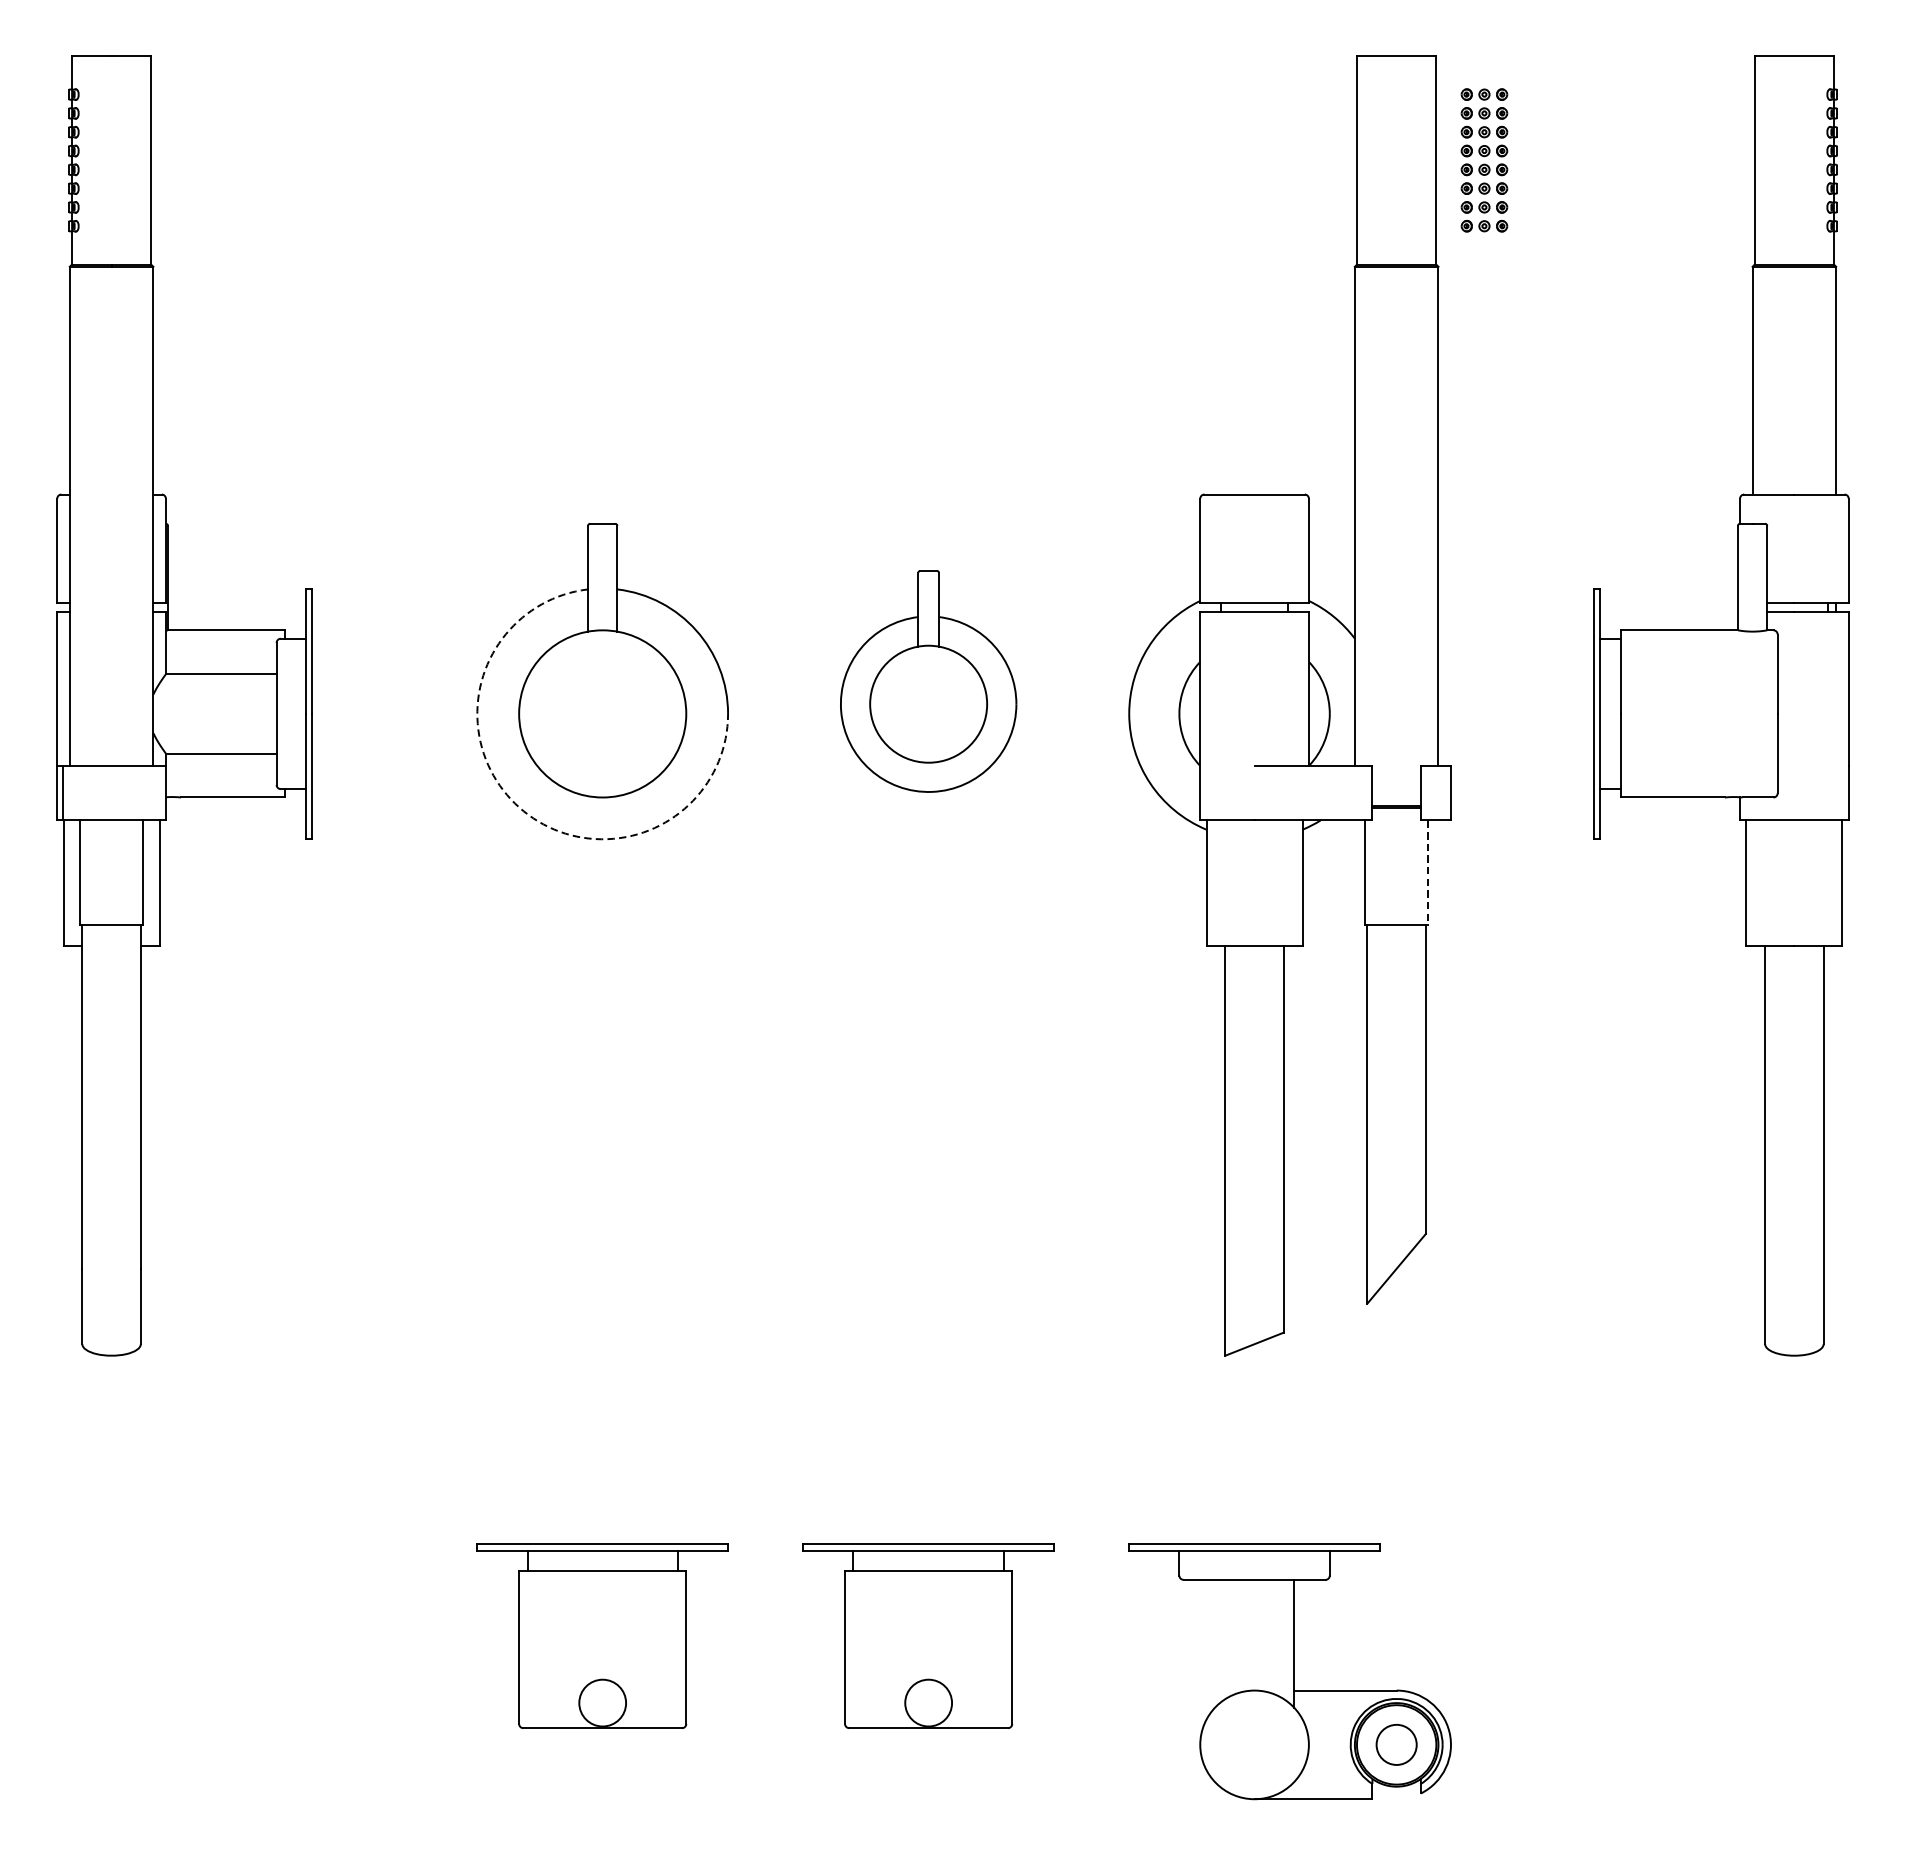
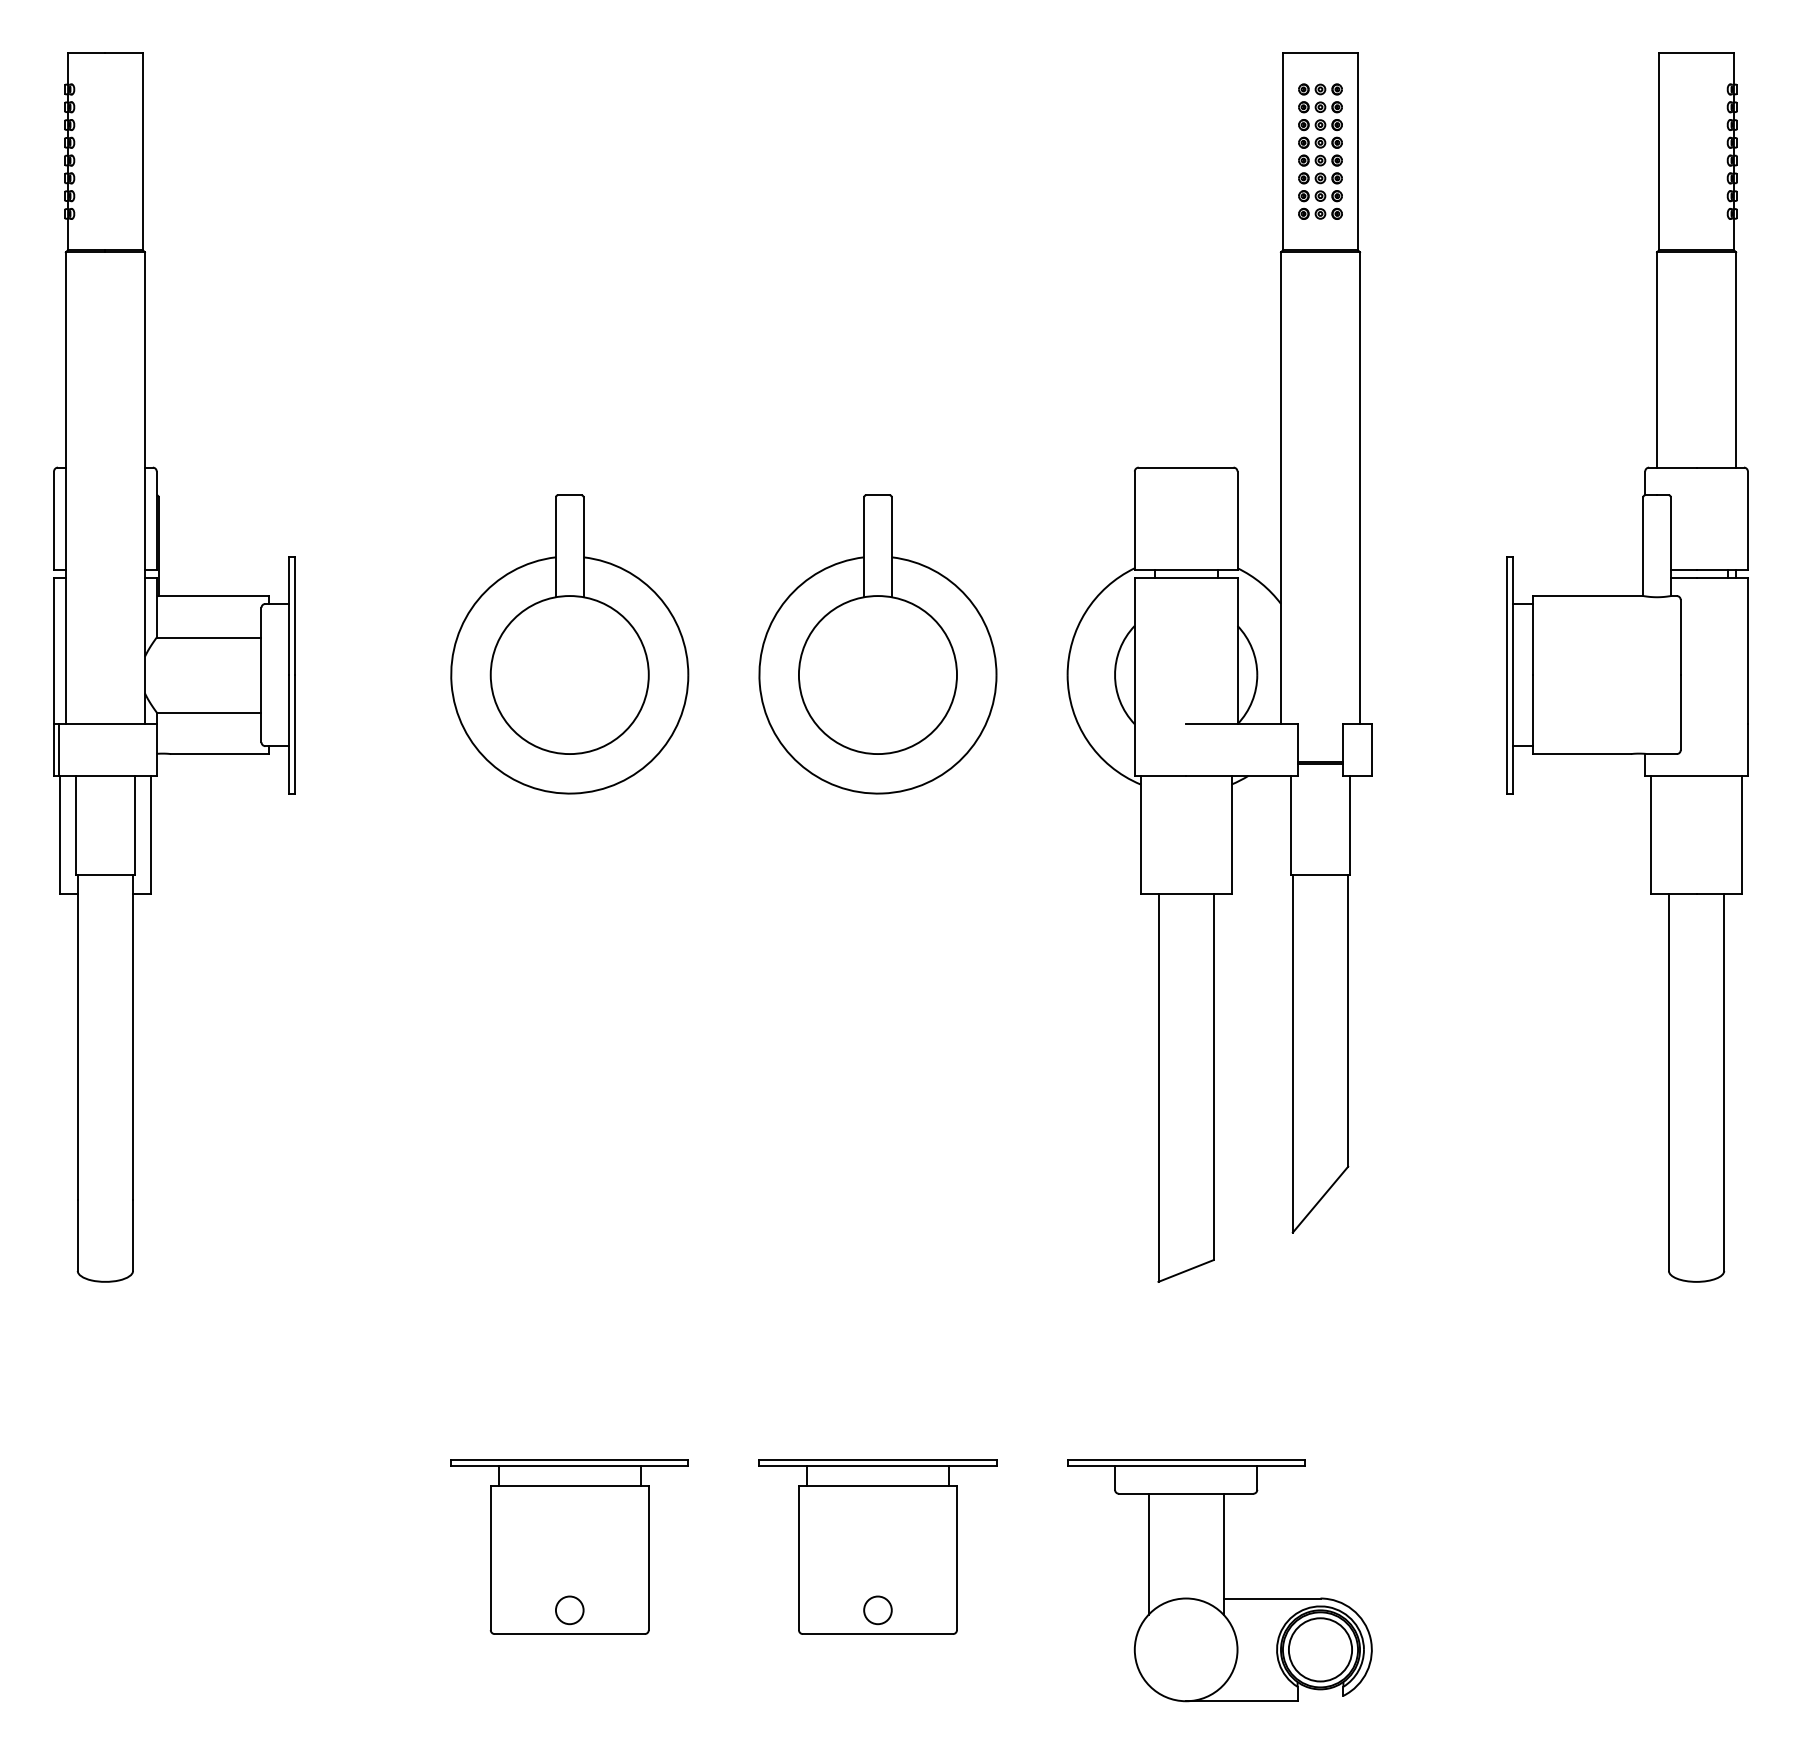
part: (1484, 160) -> (1320, 151), moved
part: (928, 681) -> (877, 644), size x1.43
arc: (519, 807) -> (491, 763), dashed -> solid
line: (1428, 873) -> (1350, 825), dashed -> solid
line: (1214, 1642) -> (1148, 1553), added
circle: (602, 1703) -> (569, 1610), size x0.62
circle: (928, 1703) -> (877, 1610), size x0.62
circle: (1396, 1744) -> (1320, 1649), size x1.67

